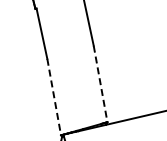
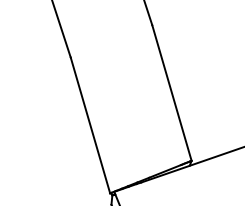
line: (100, 83) -> (171, 92), dashed -> solid
line: (54, 97) -> (91, 126), dashed -> solid

